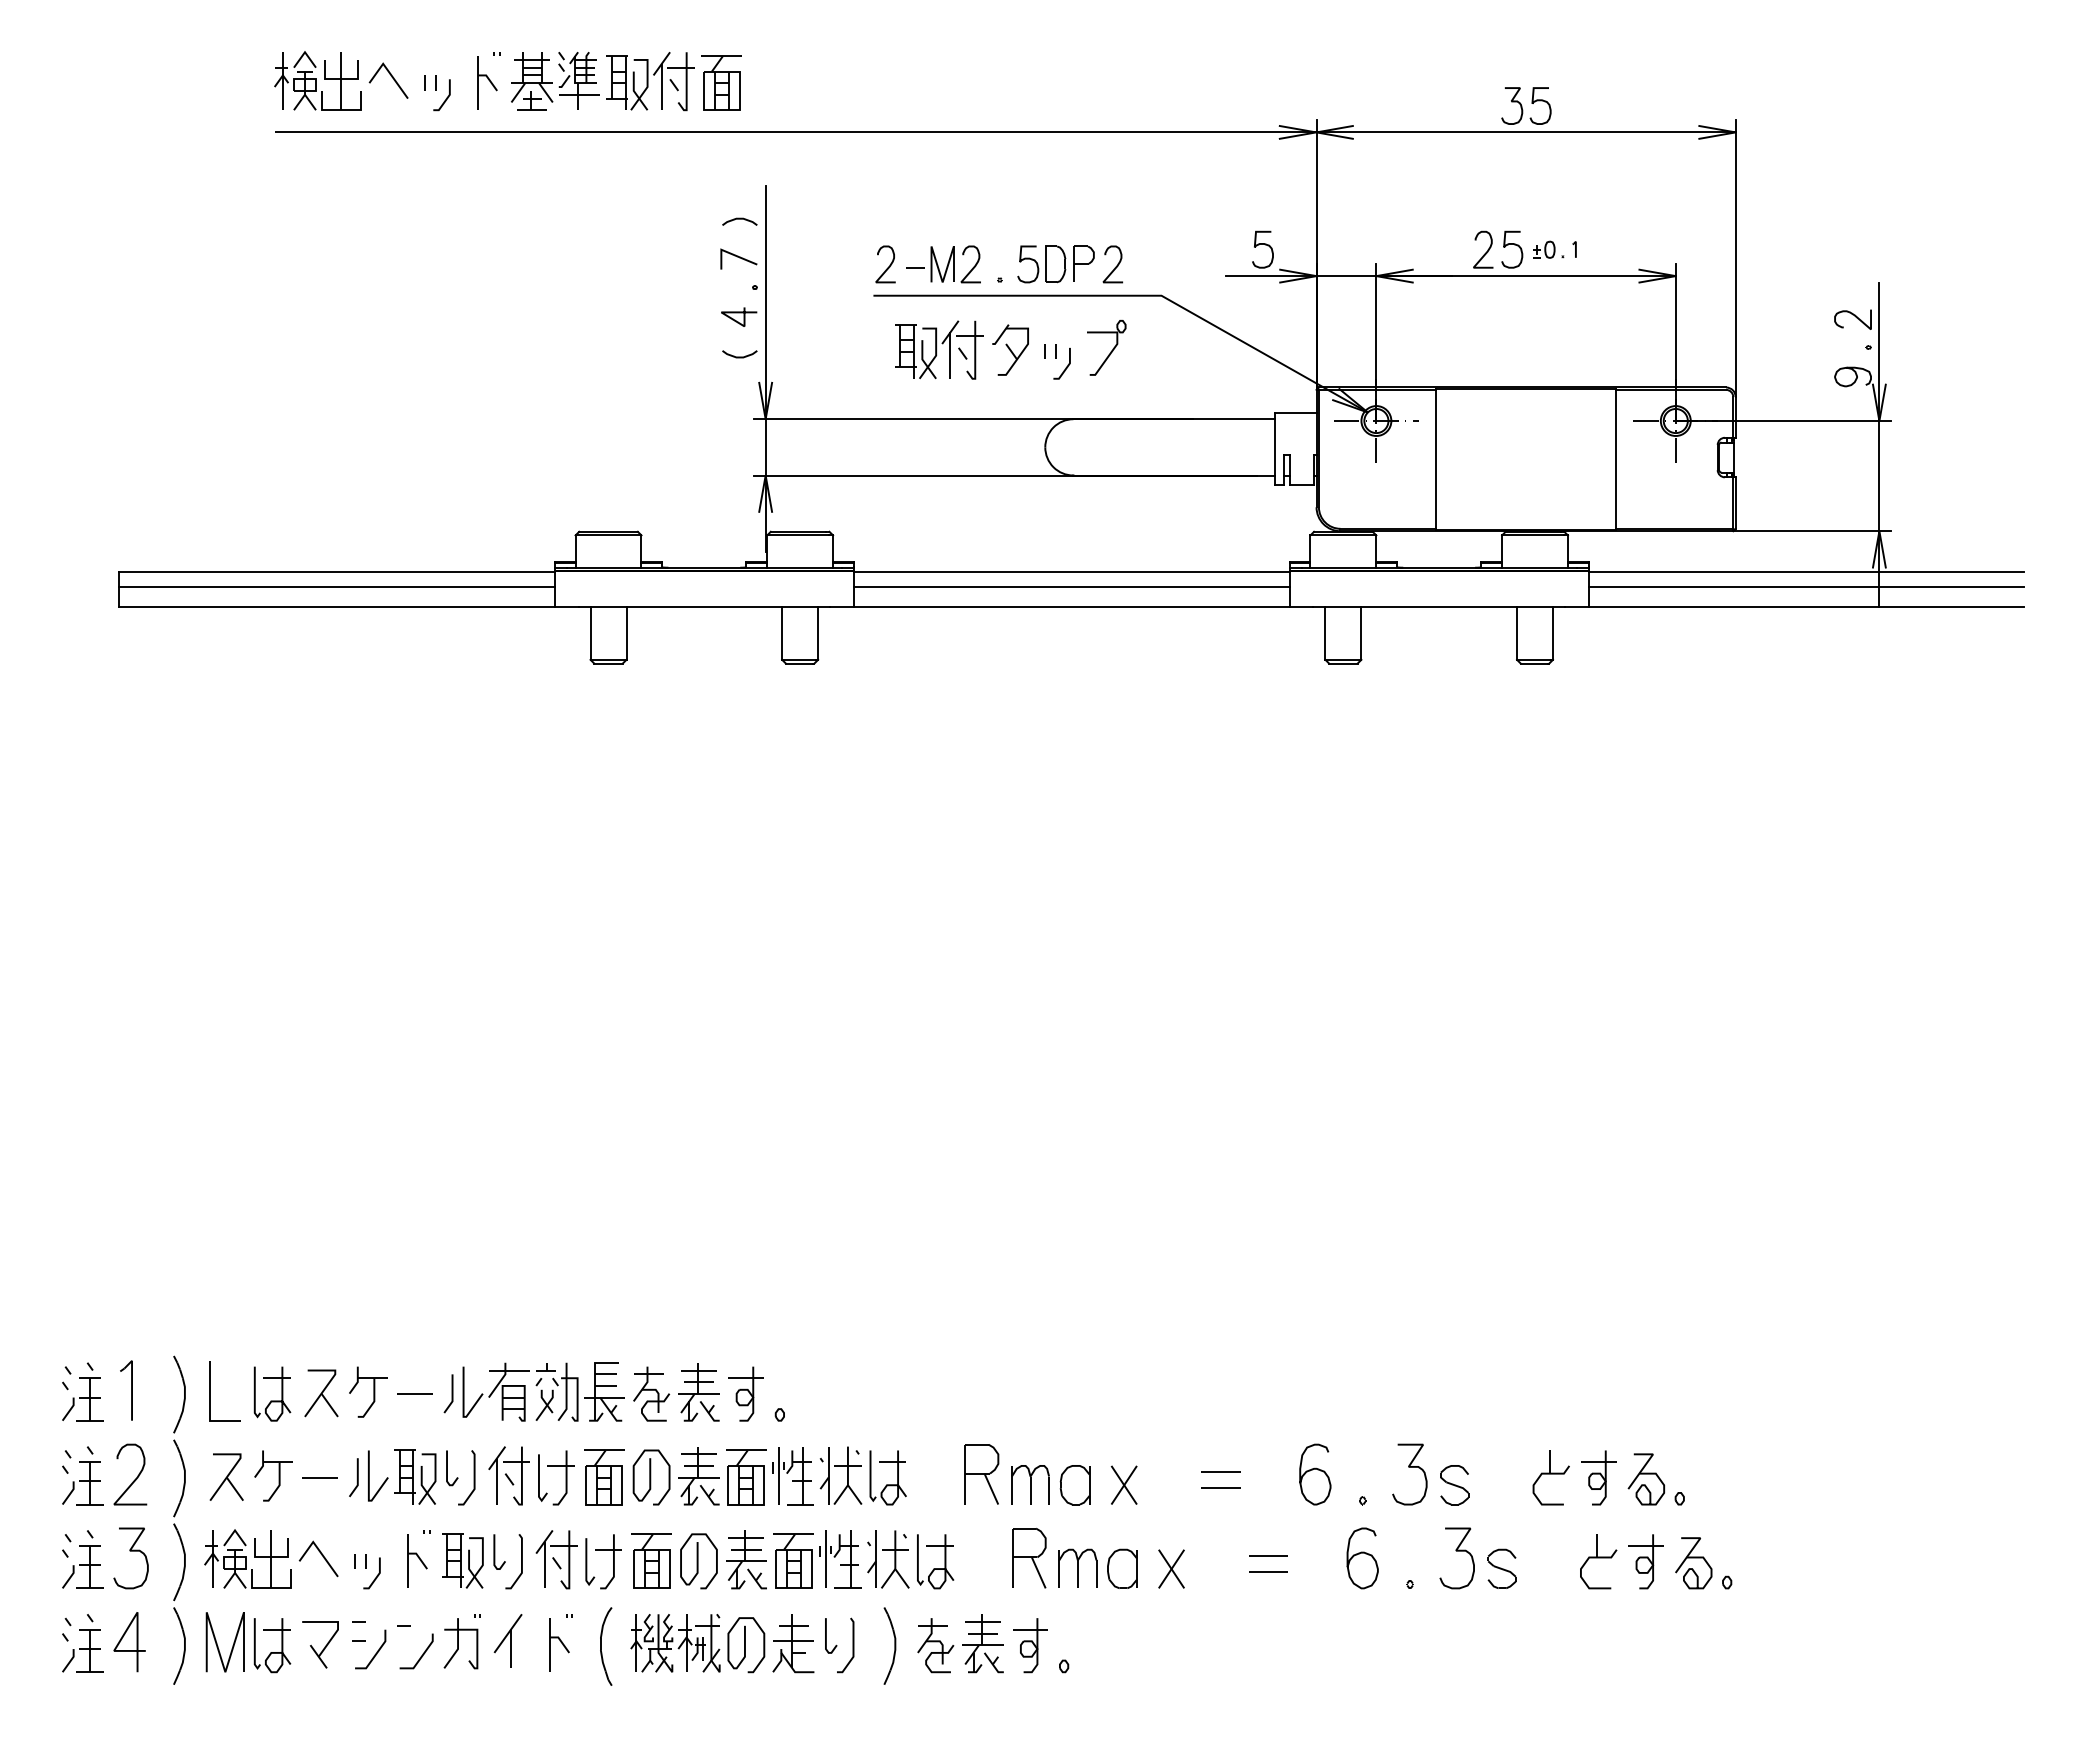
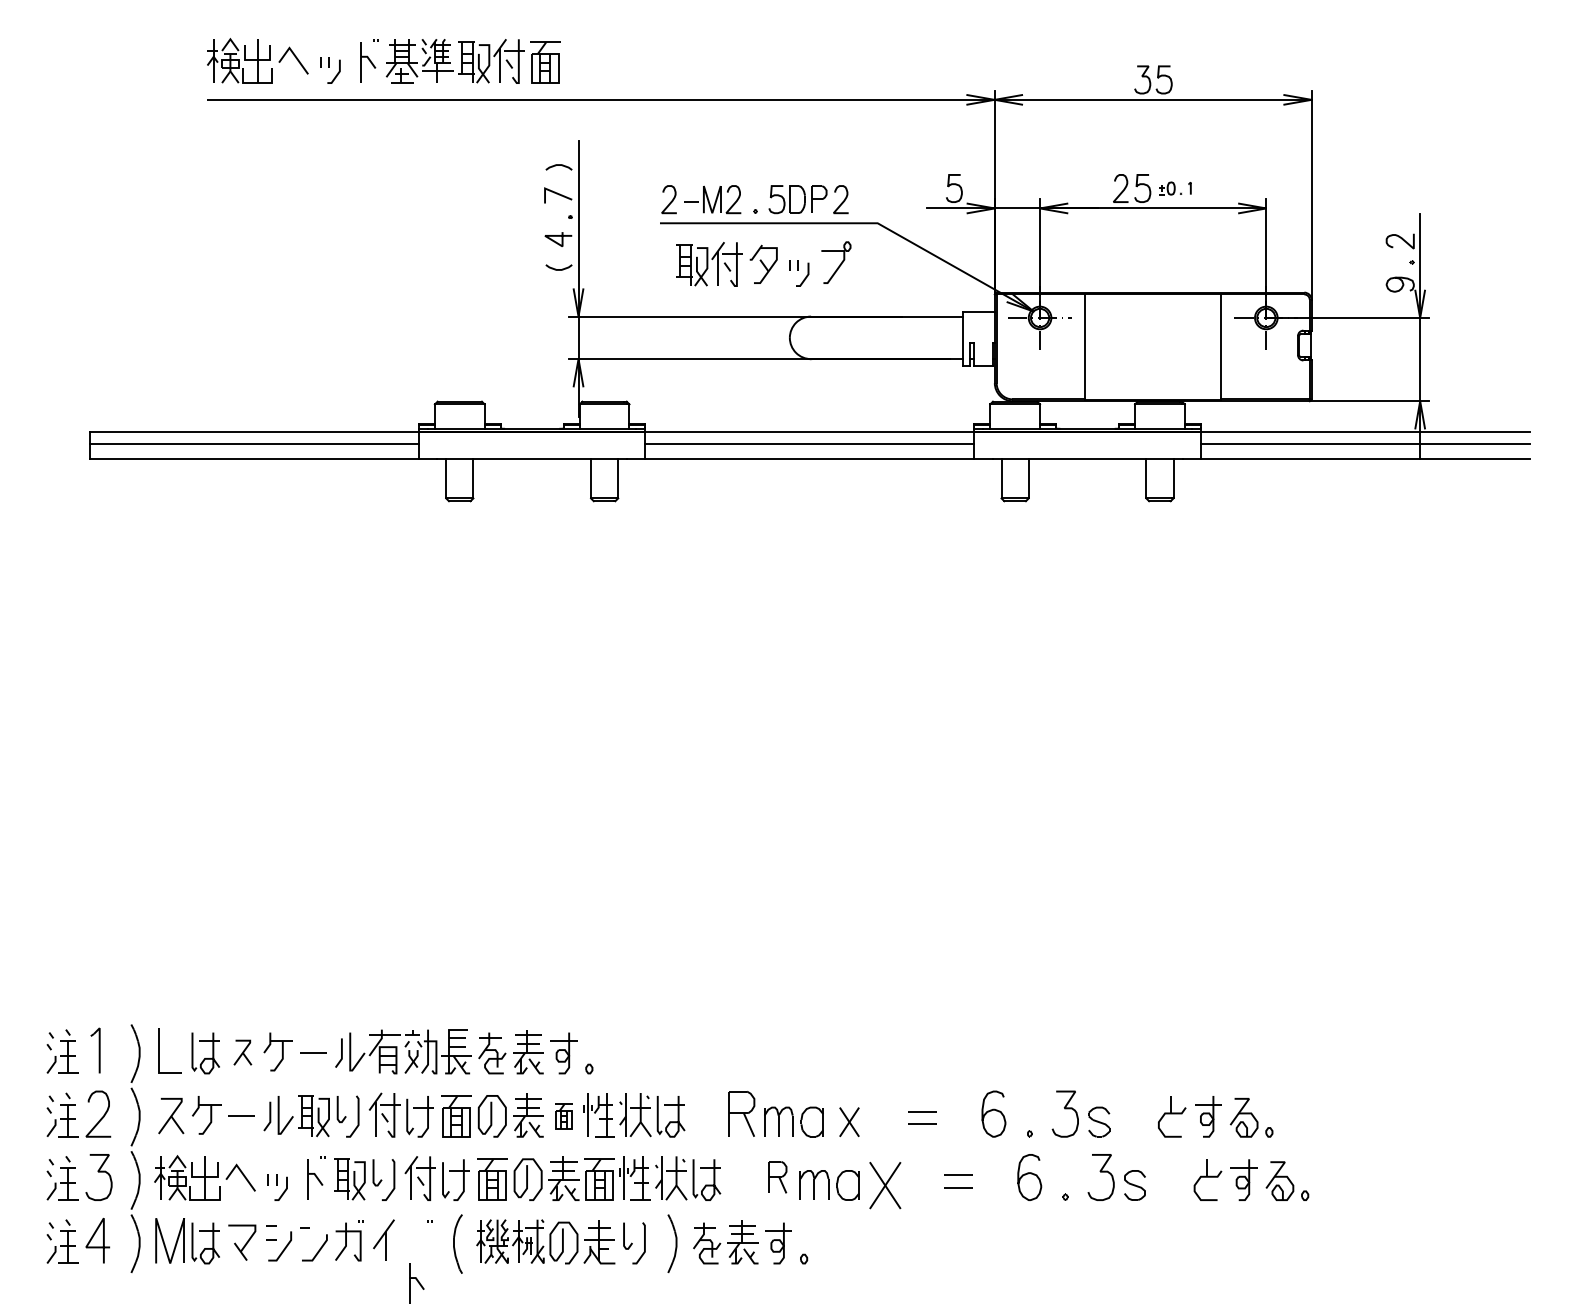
part: (321, 1393) -> (242, 1052), size x0.7
part: (746, 1477) -> (564, 1116), size x0.6
part: (1029, 1558) -> (777, 1177), size x0.7
part: (1171, 1568) -> (885, 1185), size x1.6
part: (559, 1644) -> (416, 1283), moved

